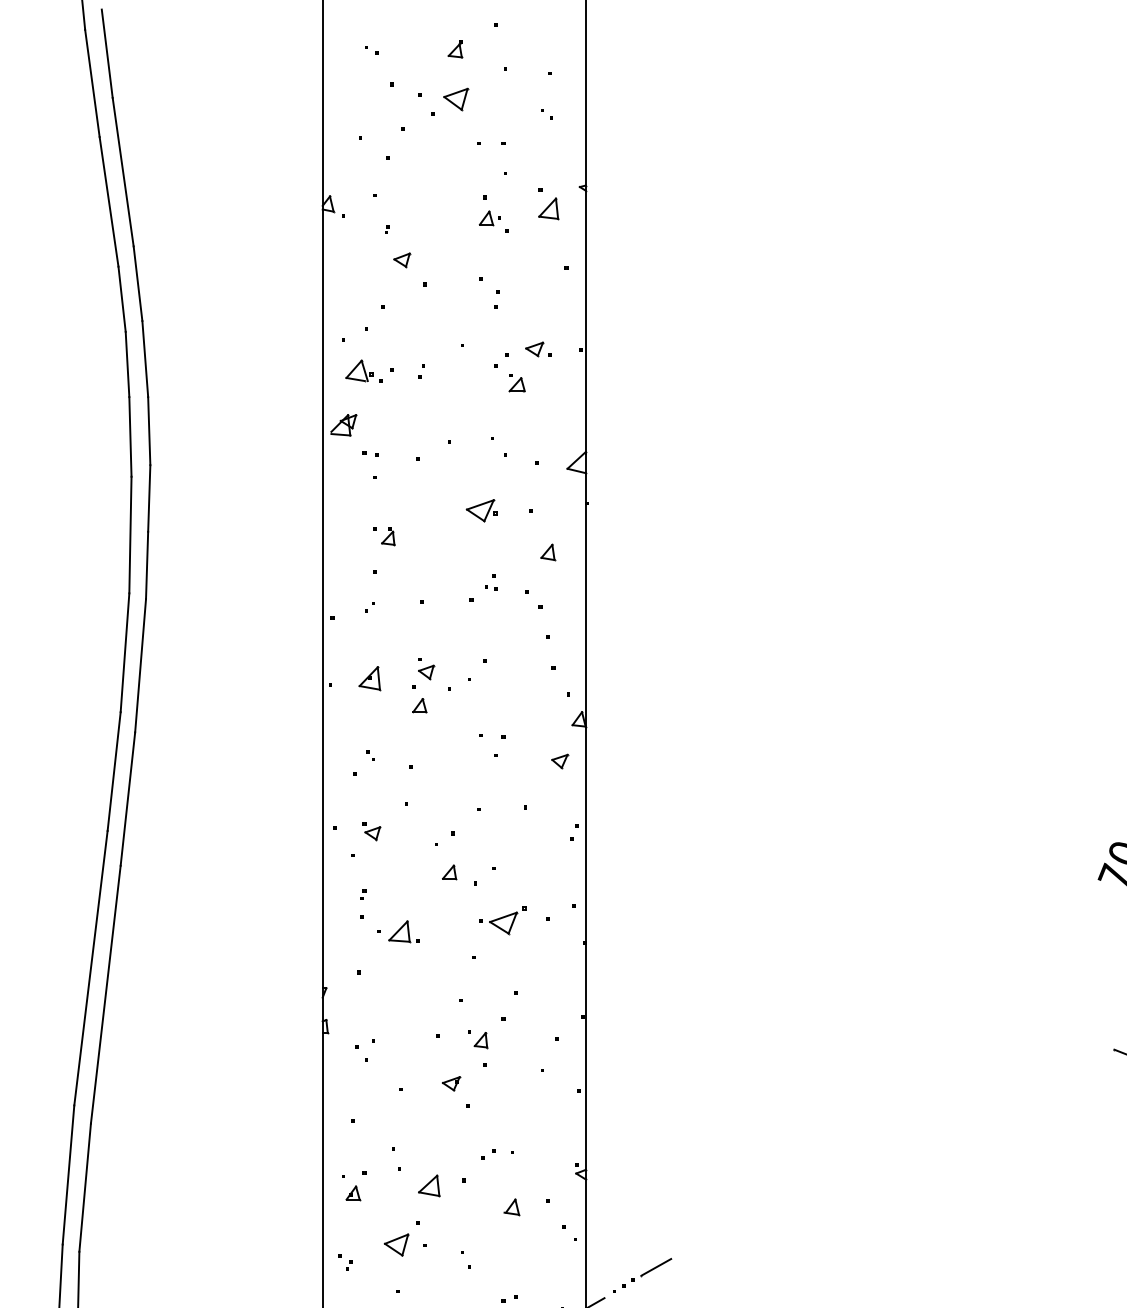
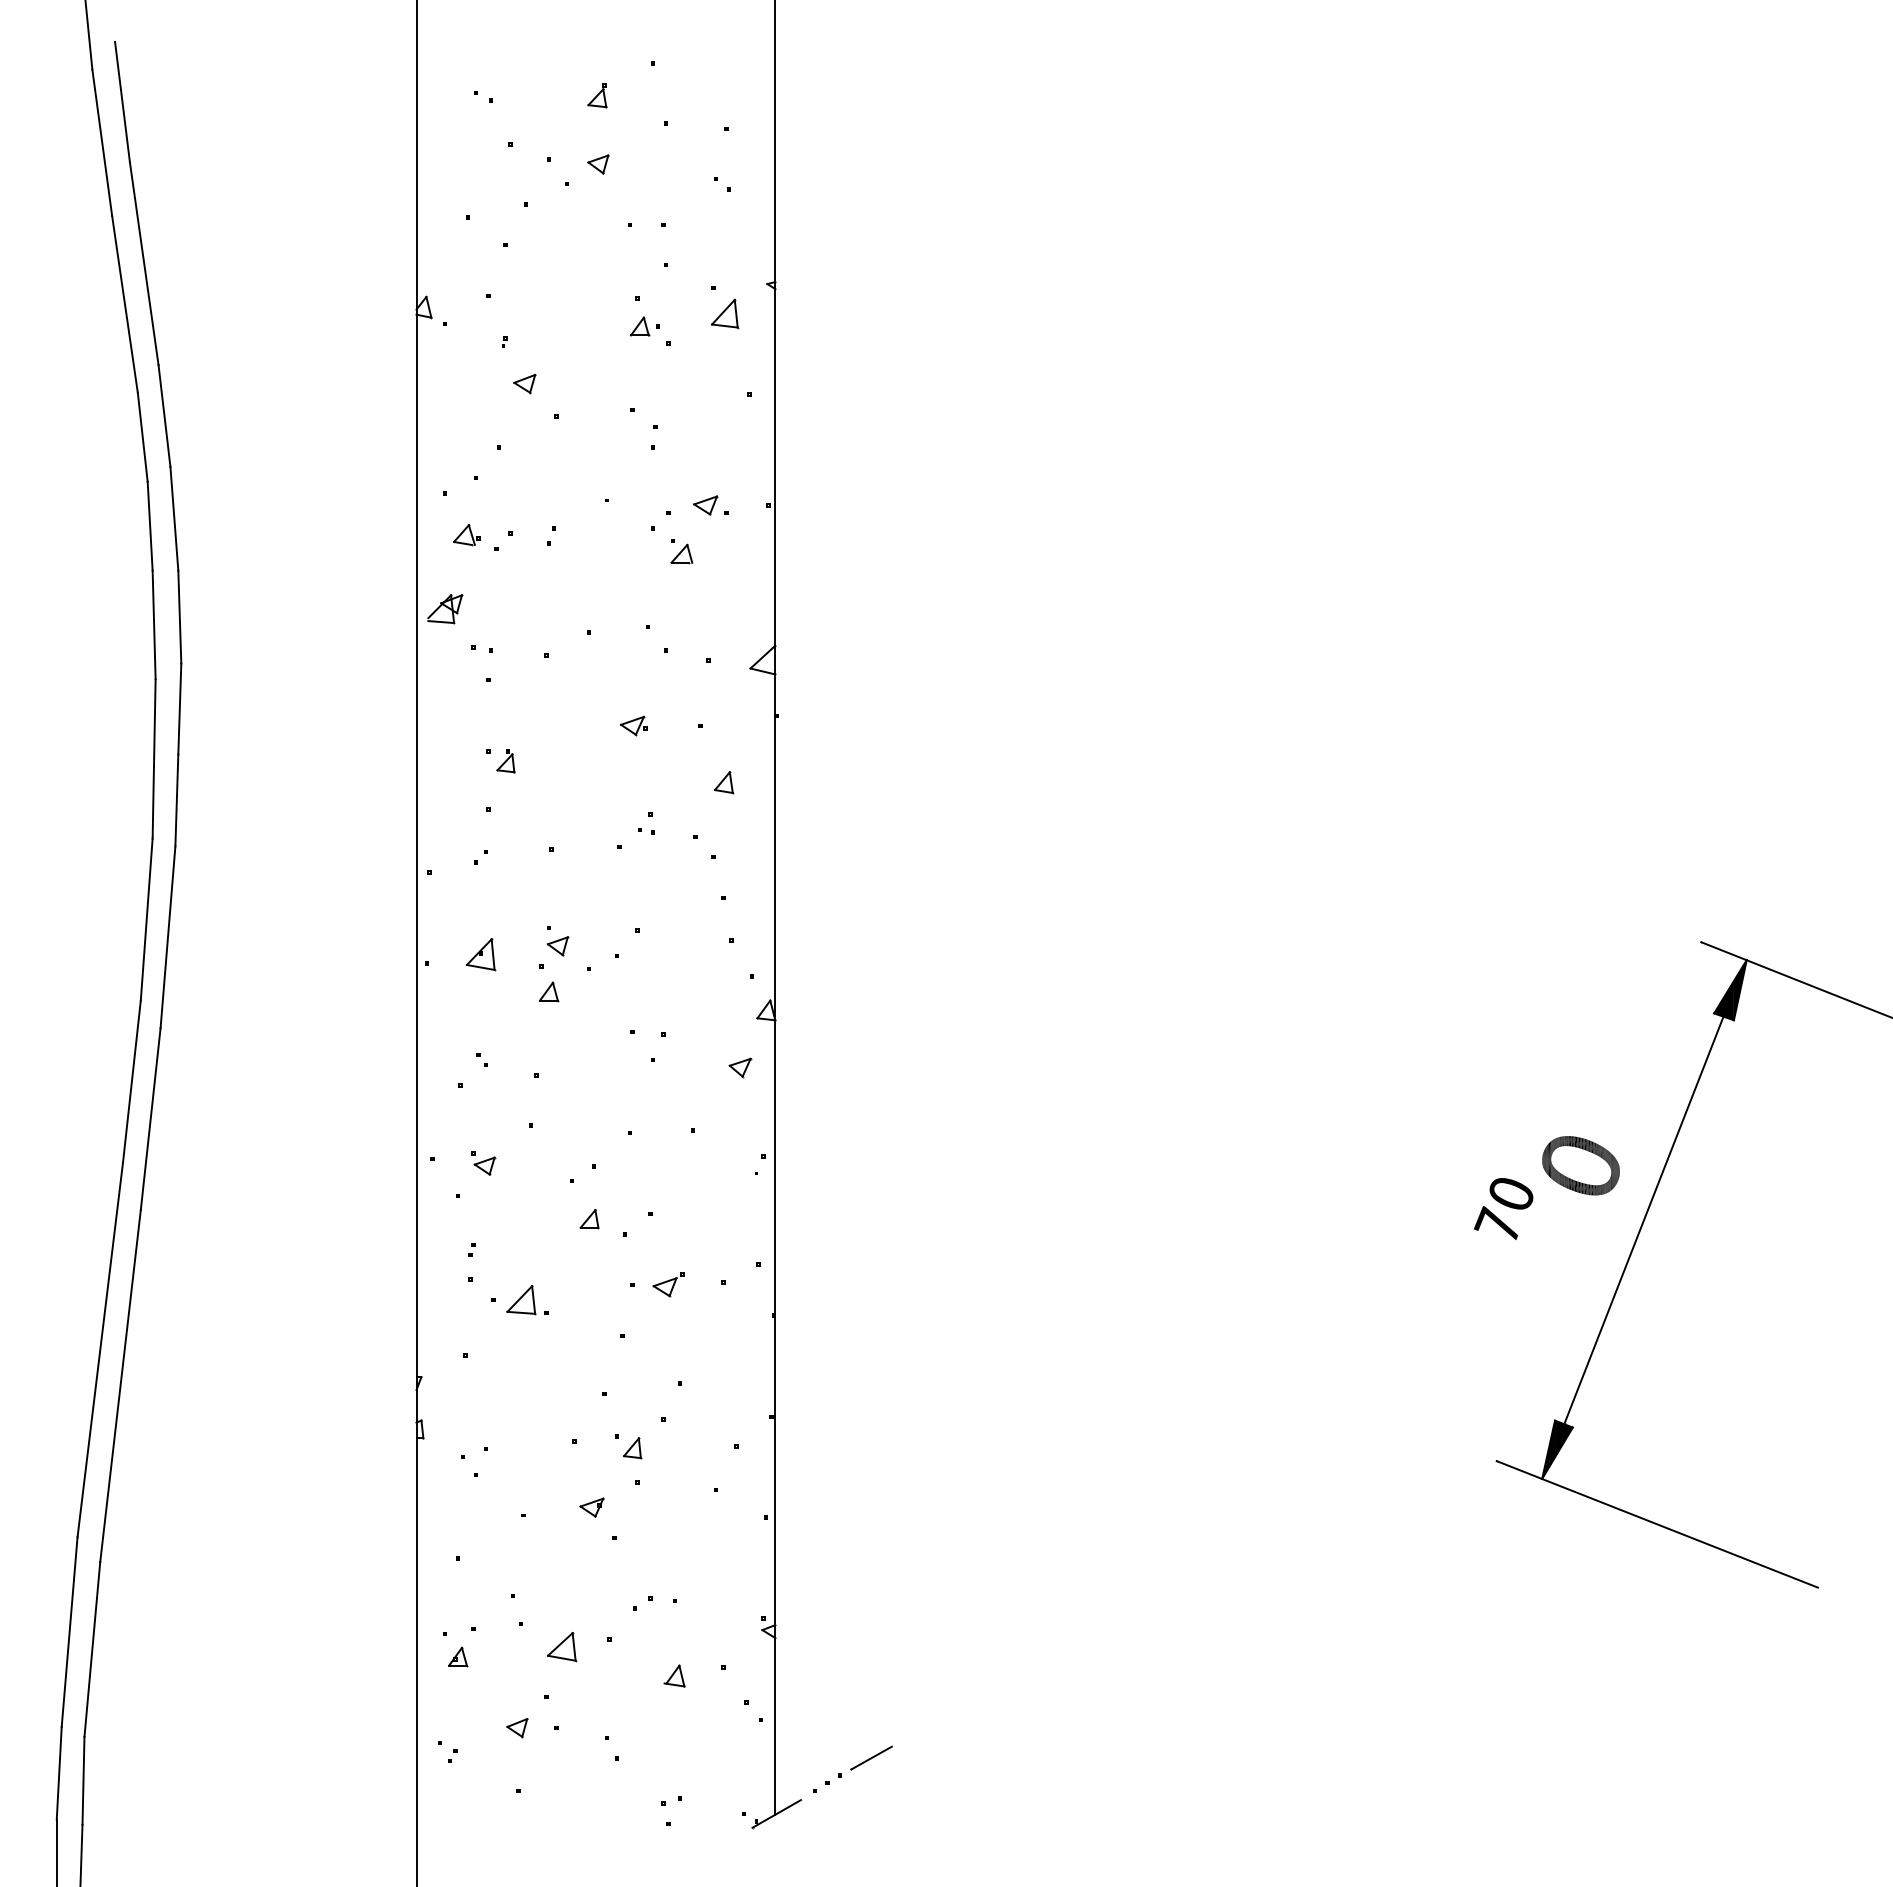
part: (456, 99) -> (598, 164), size x0.62
part: (359, 371) -> (466, 535), size x0.71
part: (481, 510) -> (633, 725), size x0.62
part: (507, 920) -> (668, 1284), size x0.62
part: (396, 1245) -> (517, 1728), size x0.62

